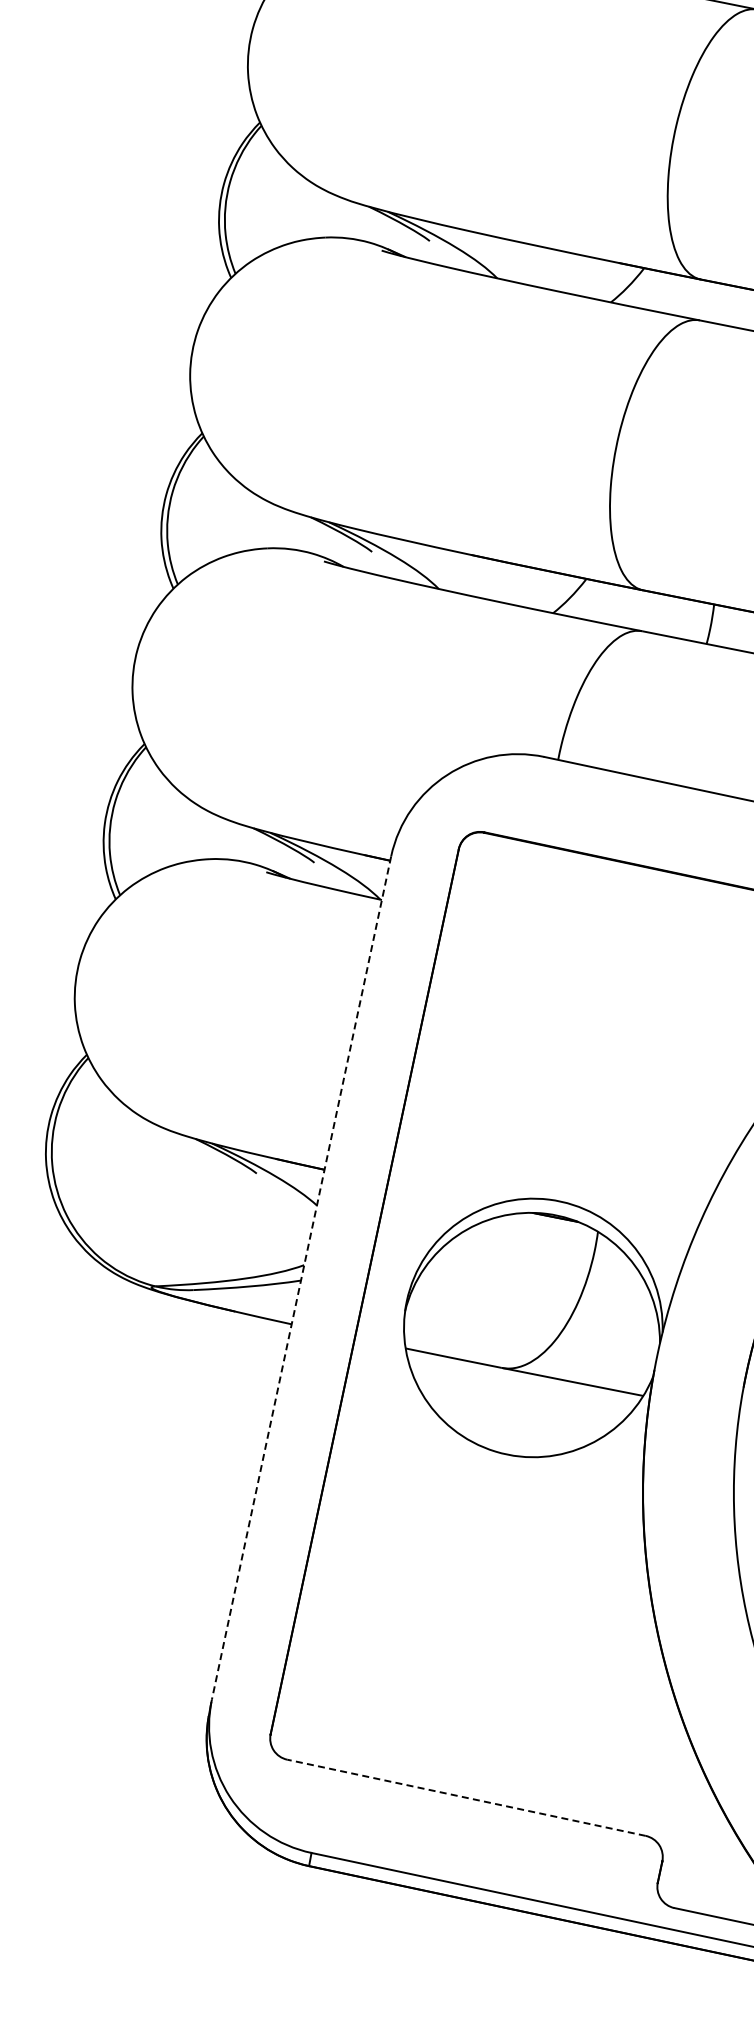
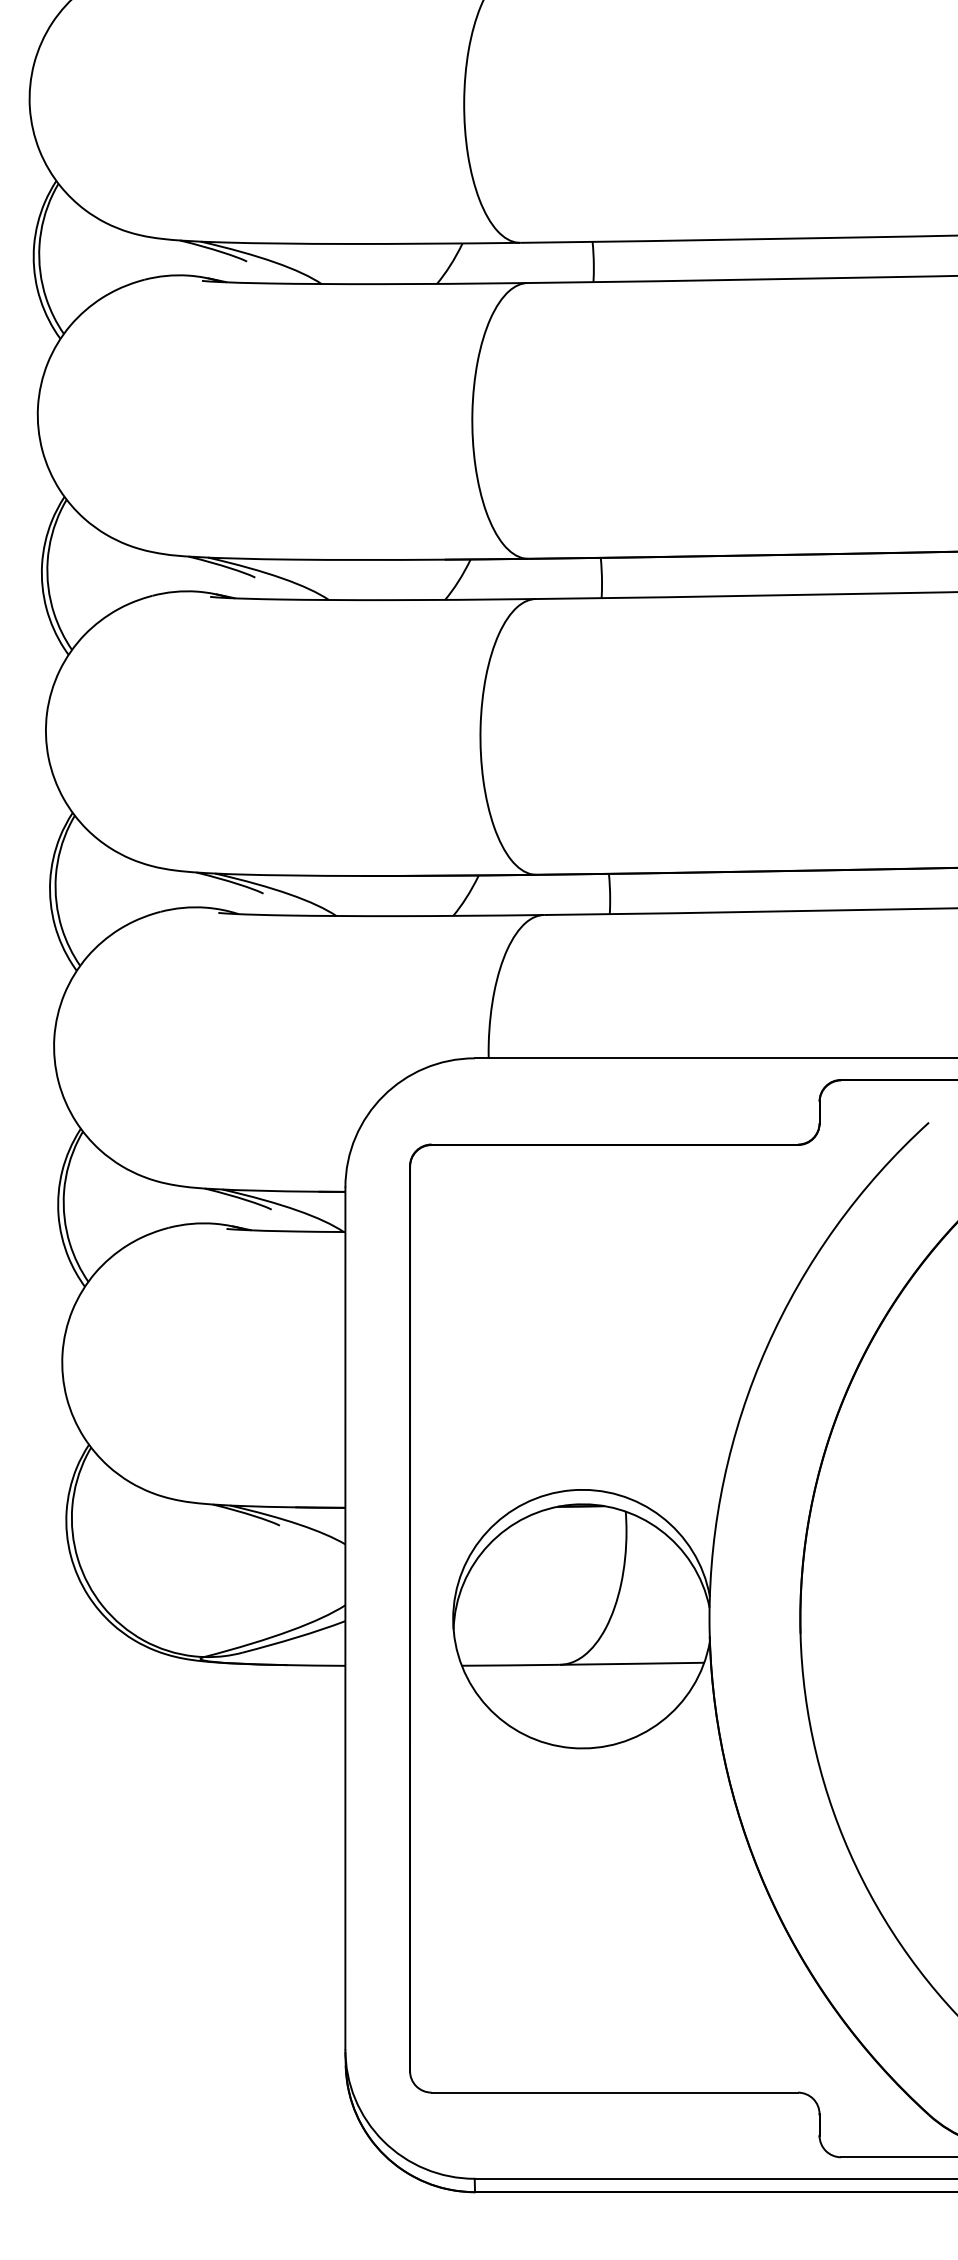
line: (301, 1278) -> (345, 1618), dashed -> solid
line: (466, 1797) -> (614, 2092), dashed -> solid

